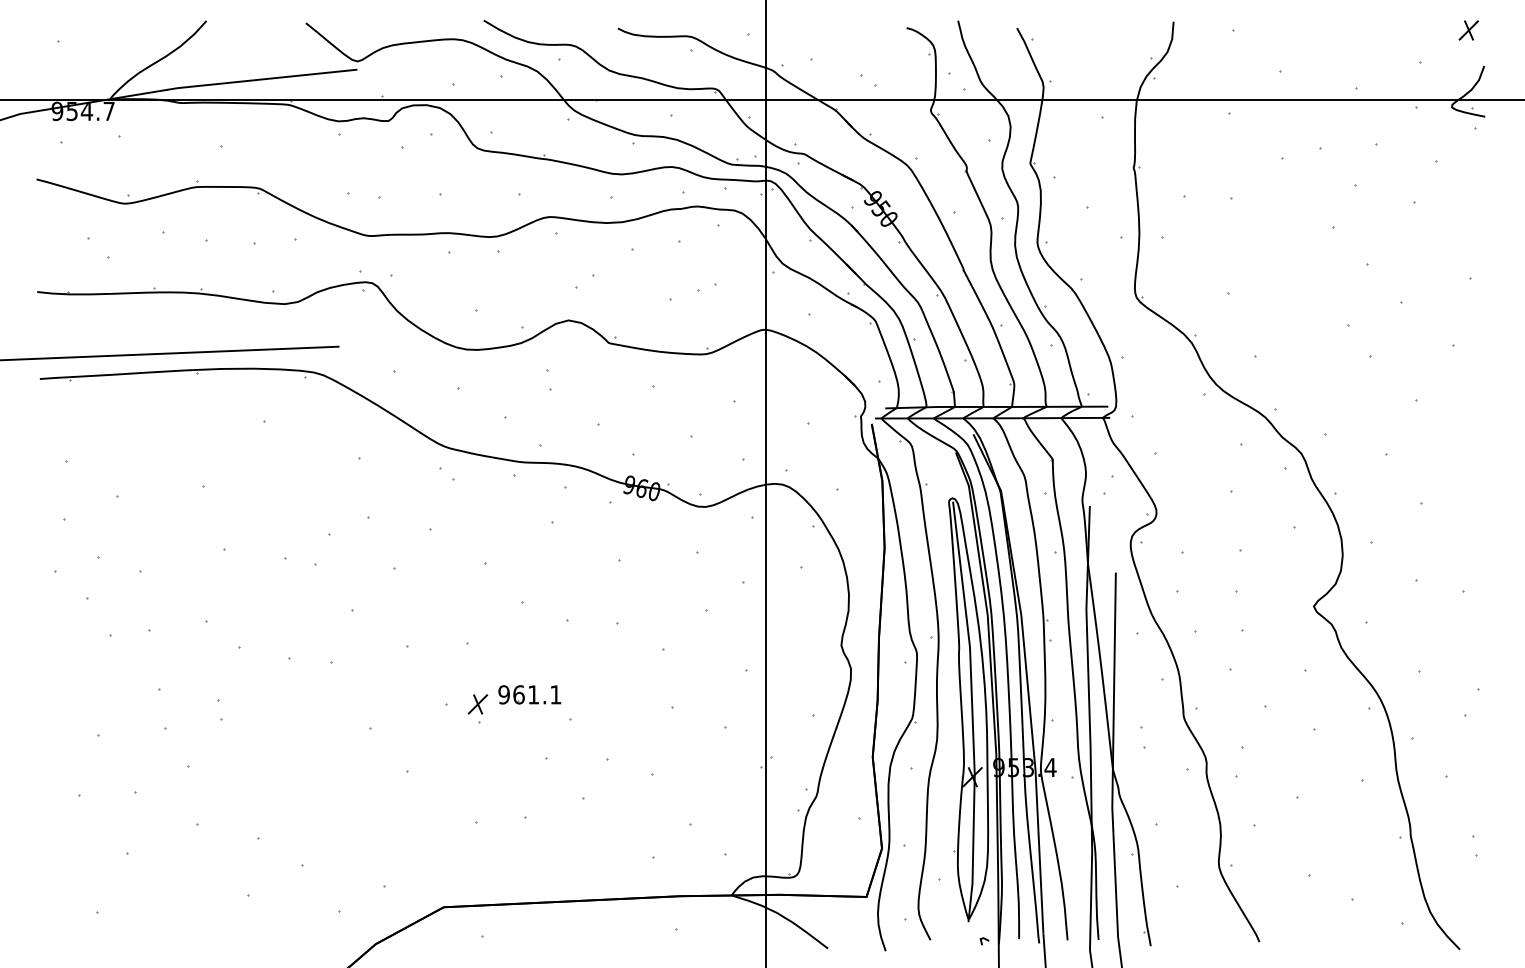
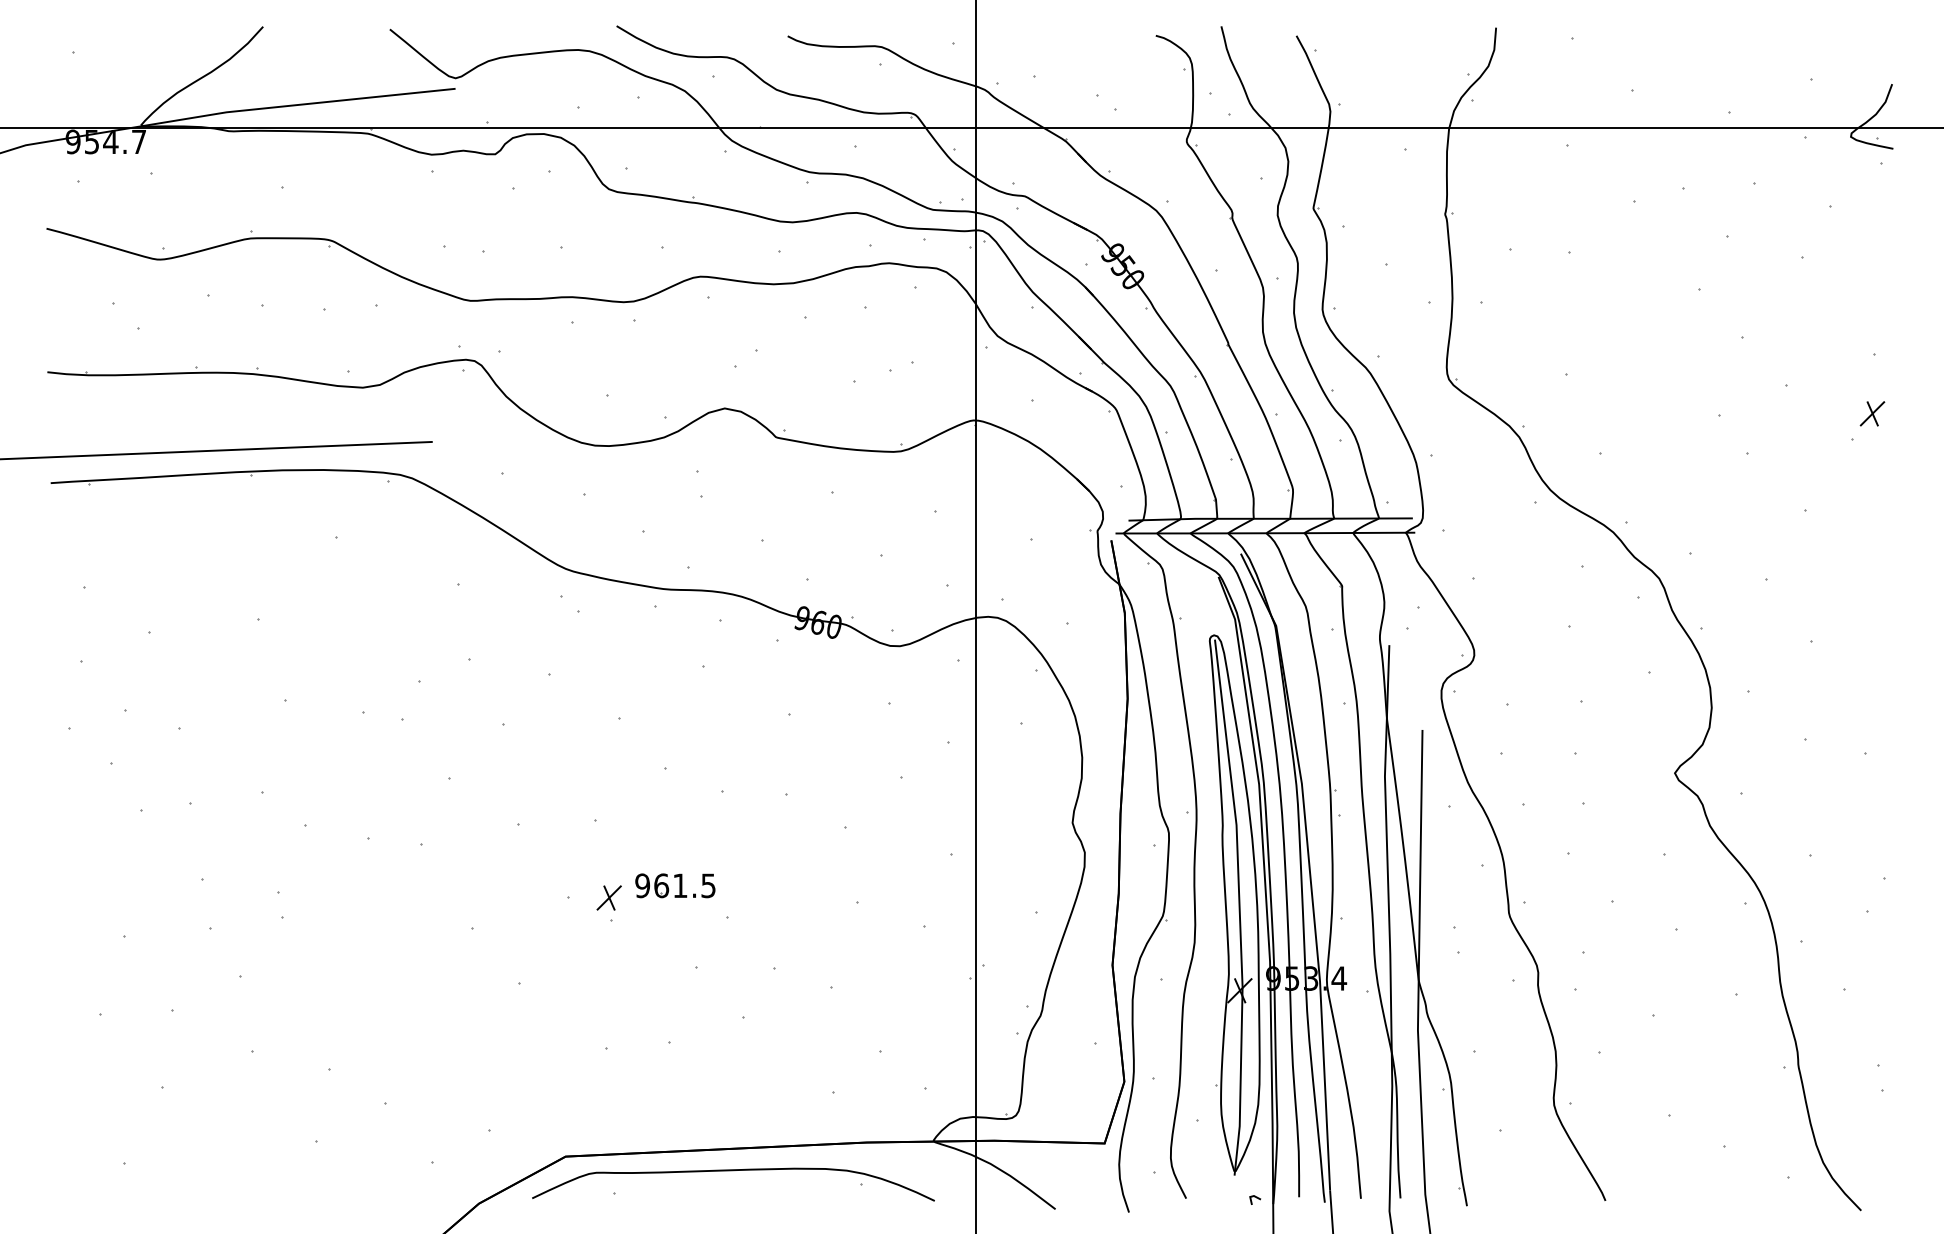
part: (1468, 30) -> (1872, 413), moved
text: (555, 694) -> (708, 885), 961.1 -> 961.5
curve: (575, 918) -> (733, 1171), added

